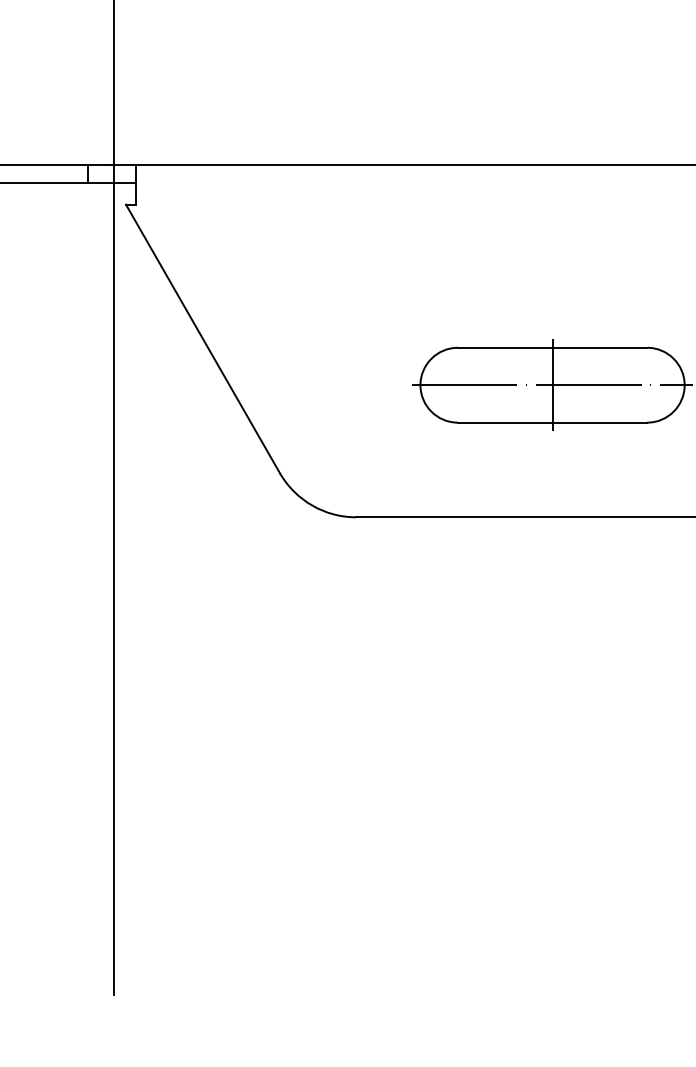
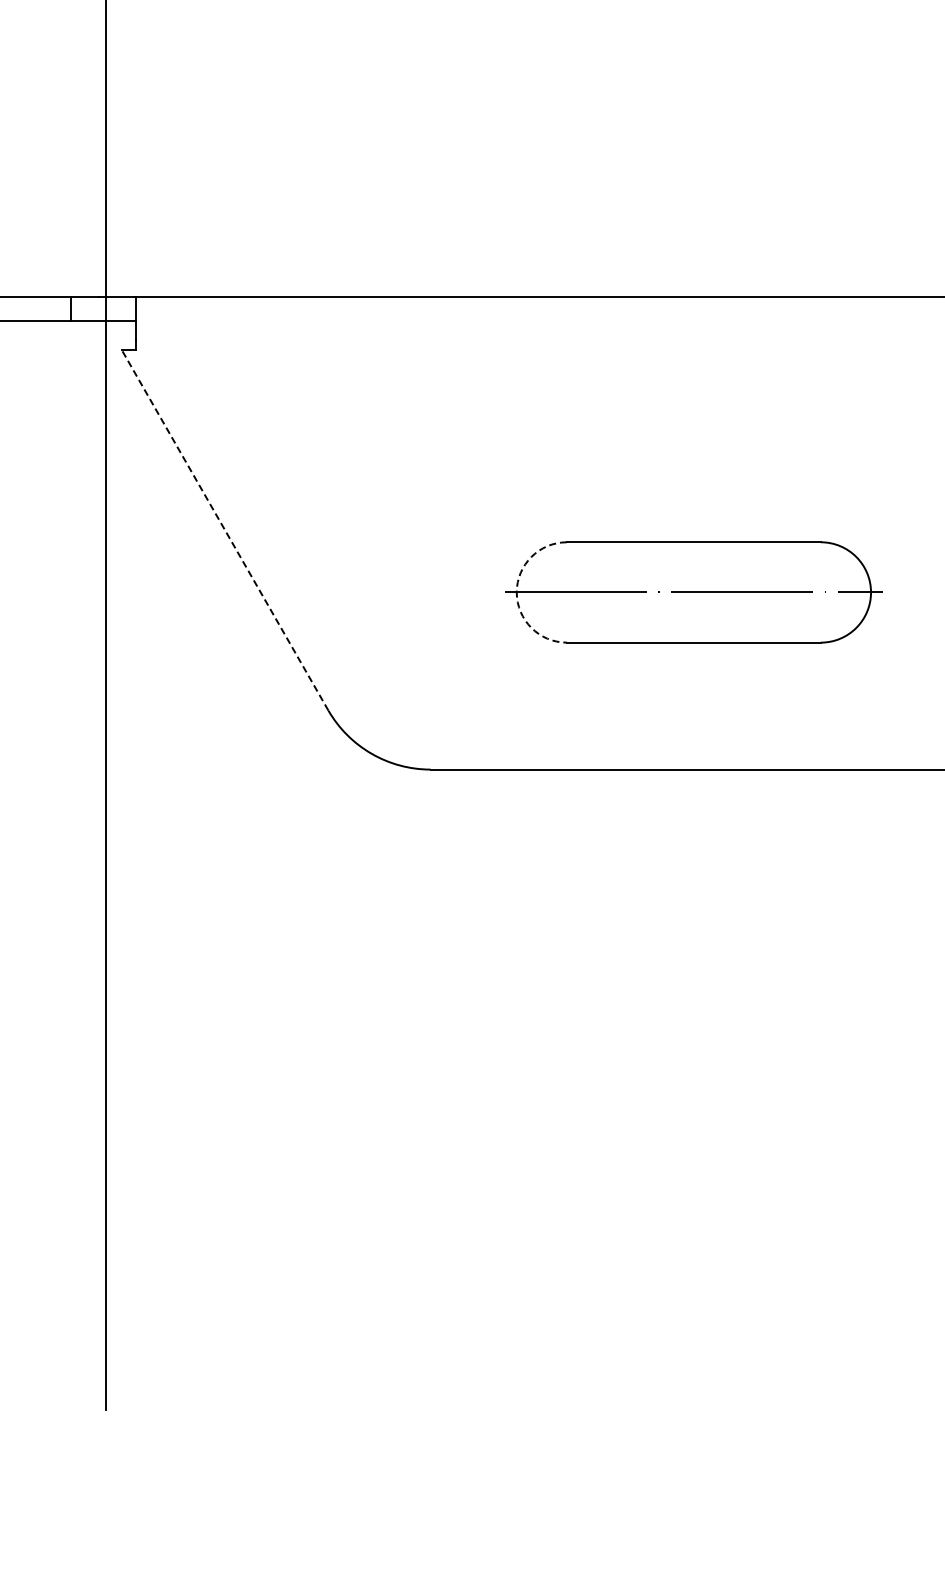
line: (203, 339) -> (225, 530), solid -> dashed
arc: (420, 385) -> (516, 592), solid -> dashed
line: (552, 385) -> (693, 592), removed

